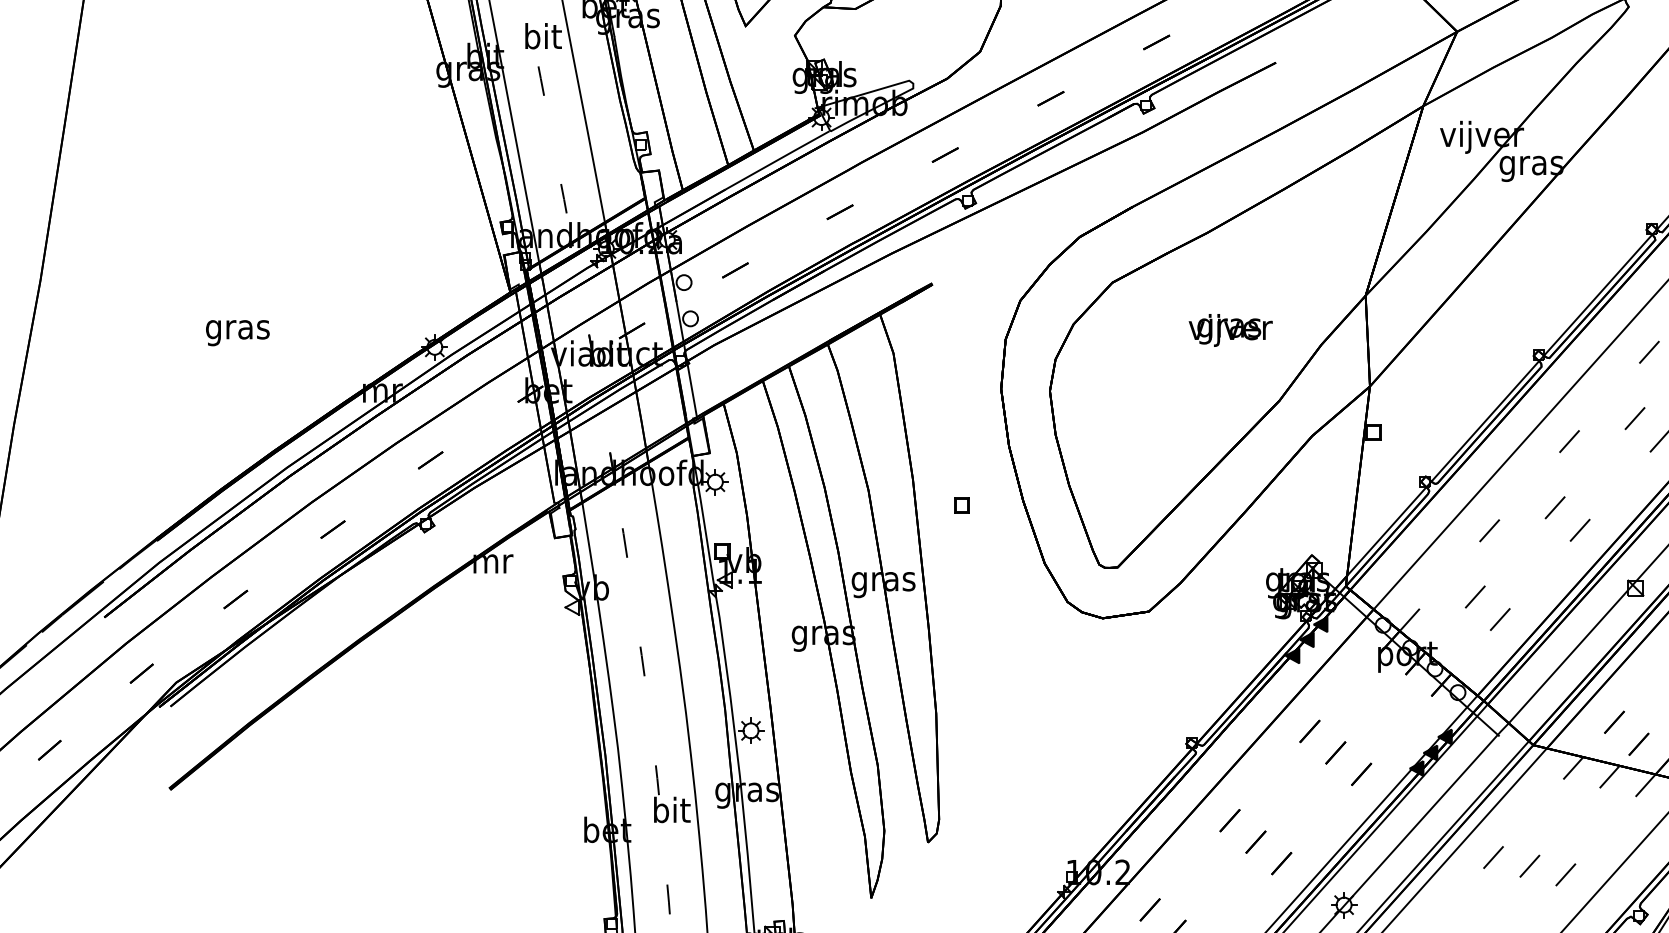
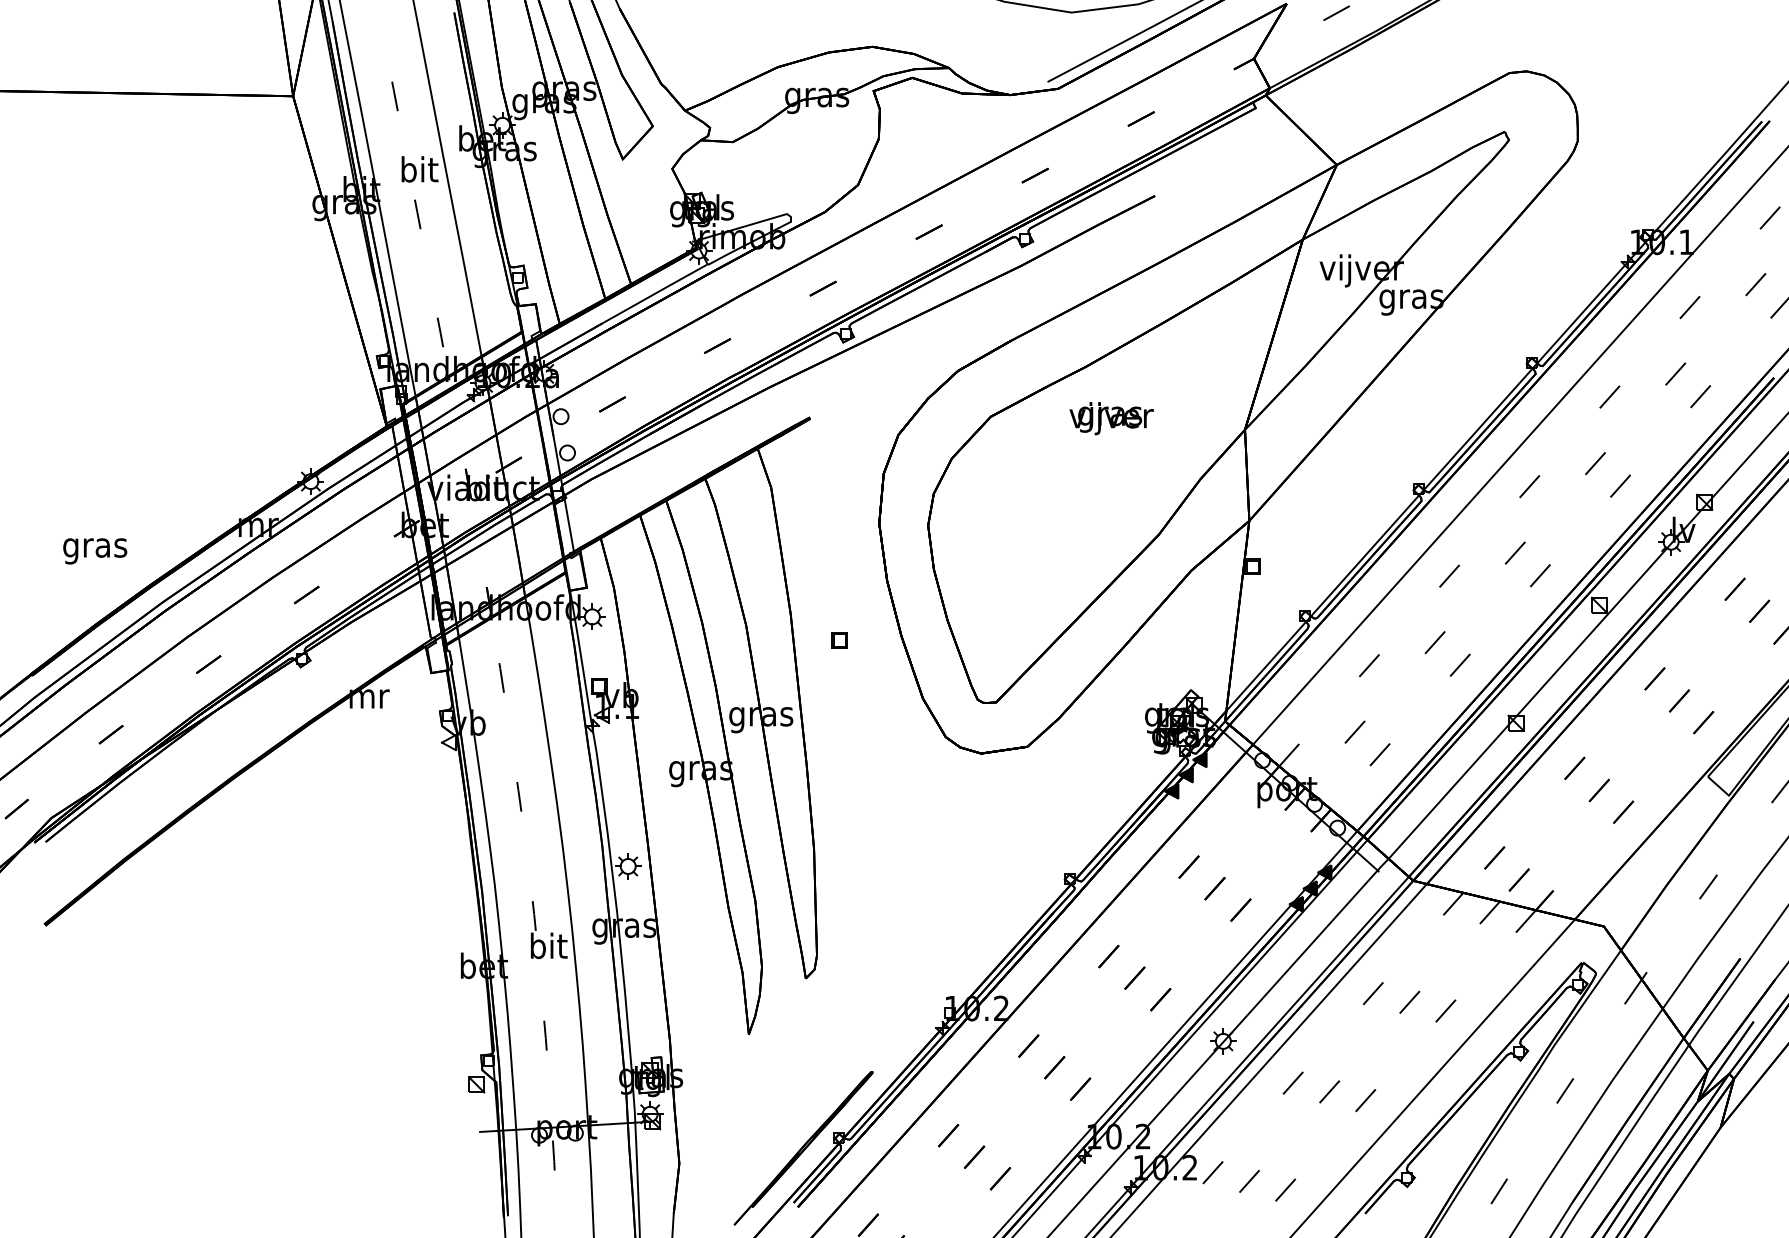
text: (1230, 330) -> (1111, 418), moved
text: (238, 333) -> (95, 551), moved

